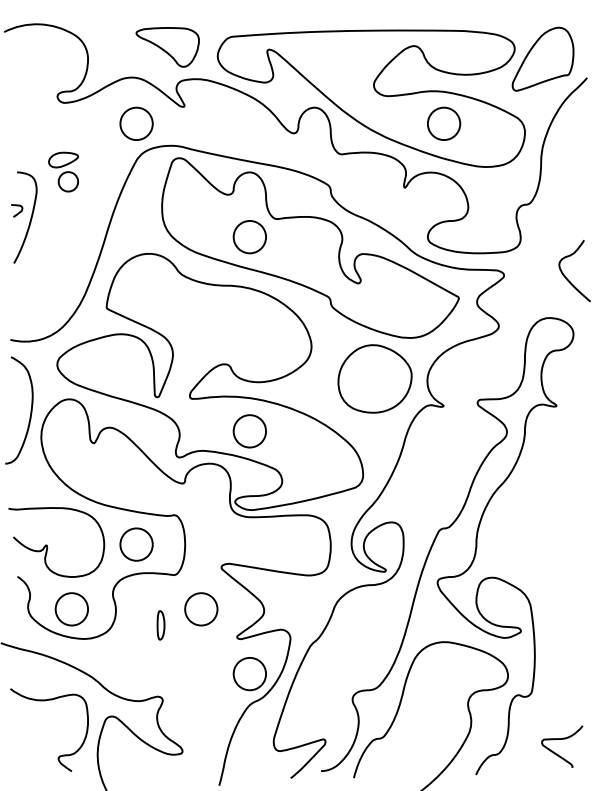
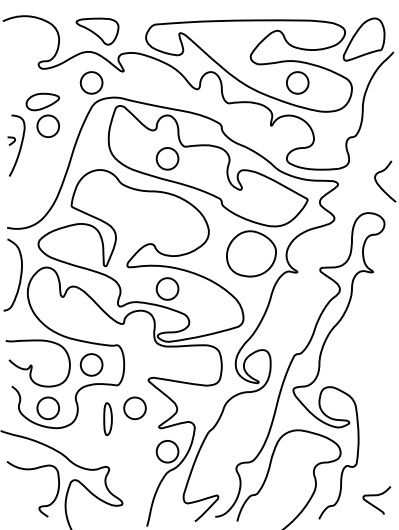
part: (167, 47) -> (97, 31), moved
part: (63, 170) -> (42, 114), size x1.67
part: (160, 624) -> (107, 418), size x1.67

